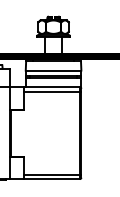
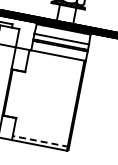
line: (52, 91) -> (56, 59), removed
line: (52, 174) -> (40, 141), solid -> dashed

